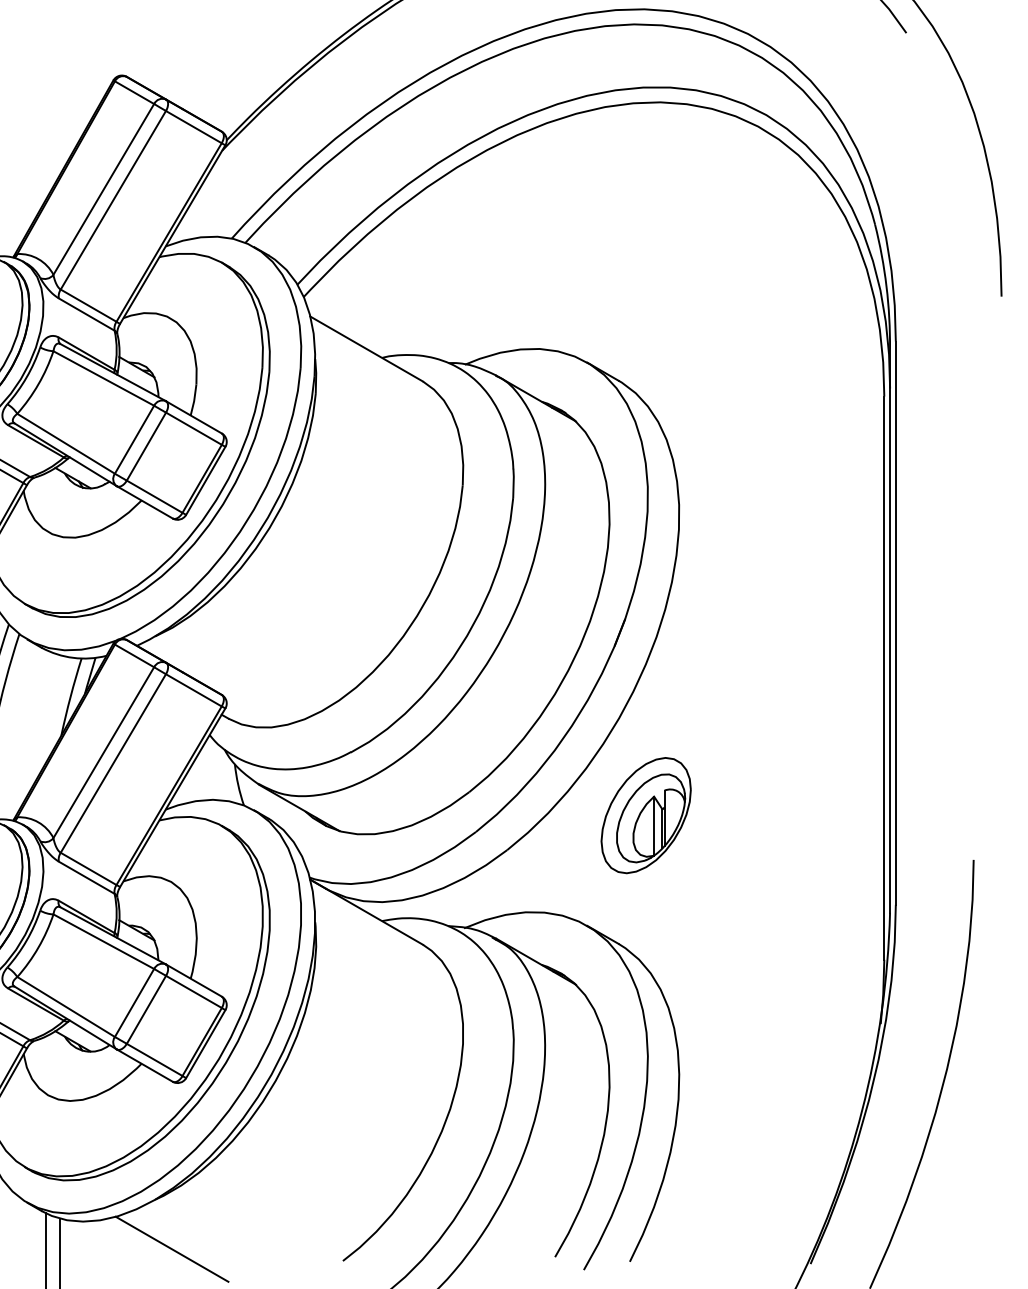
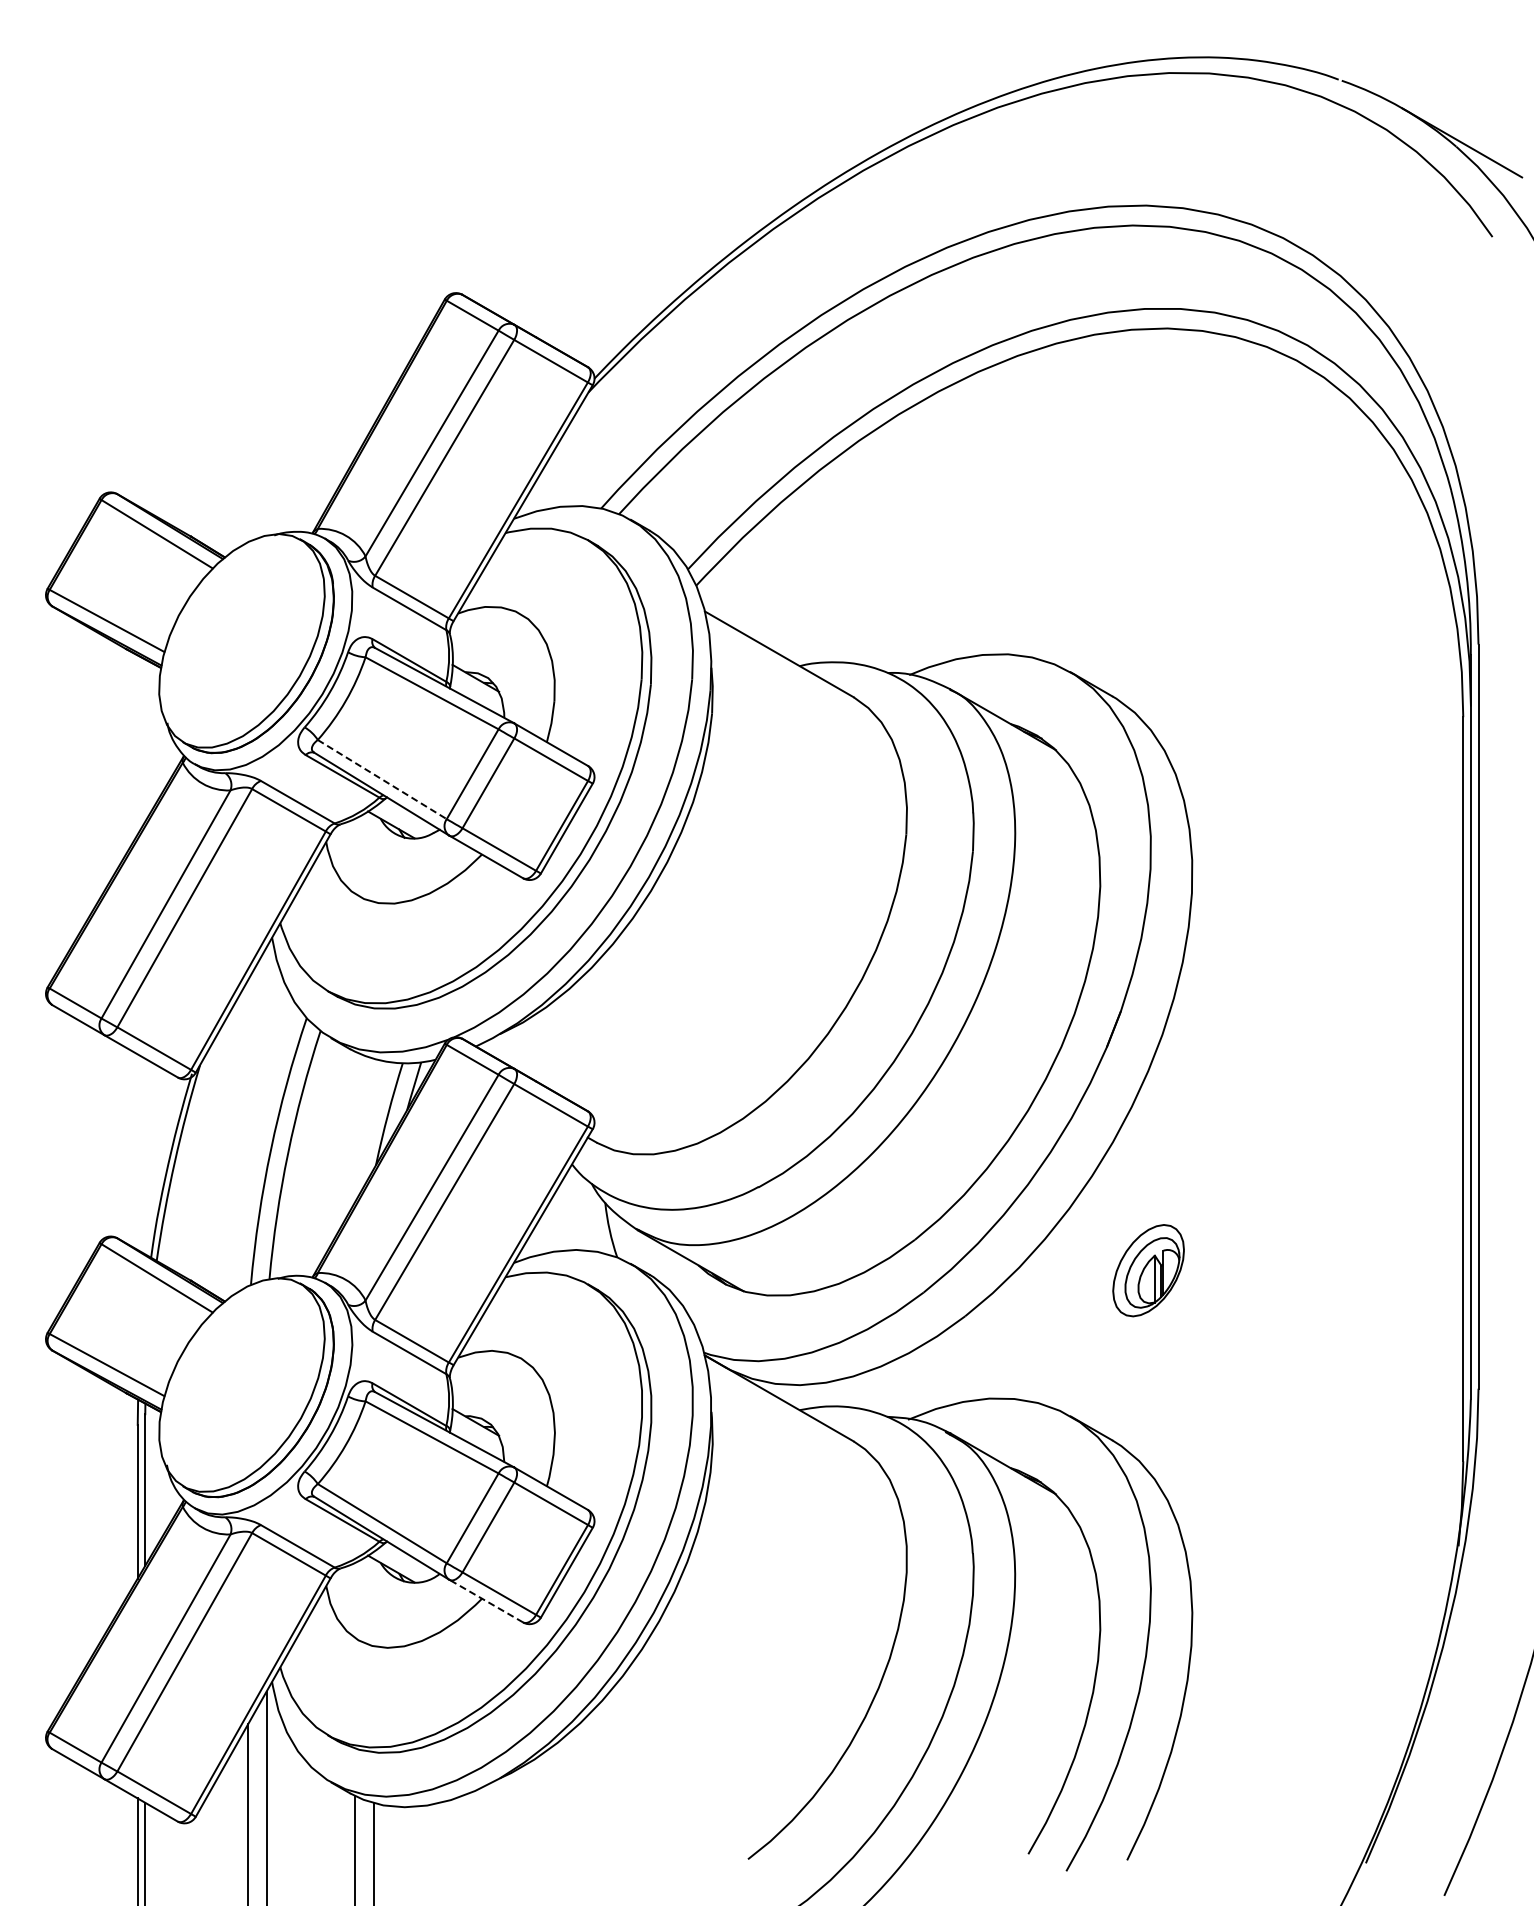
line: (66, 443) -> (382, 779), solid -> dashed
part: (646, 815) -> (1148, 1270), size x0.6
line: (144, 1065) -> (486, 1601), solid -> dashed
line: (171, 1249) -> (521, 1843), removed

